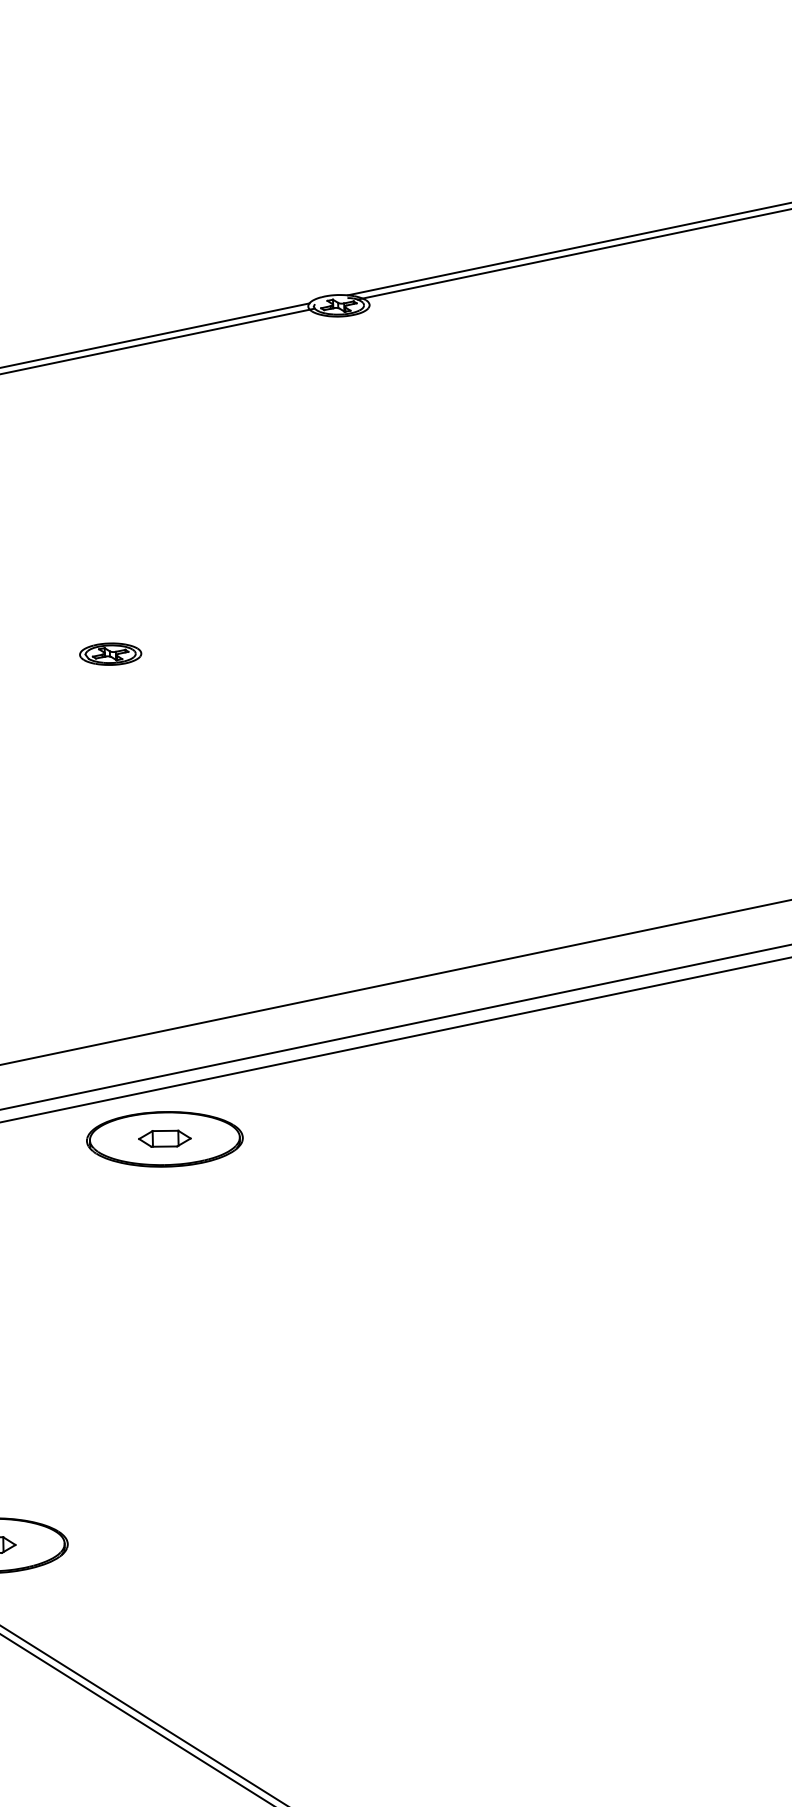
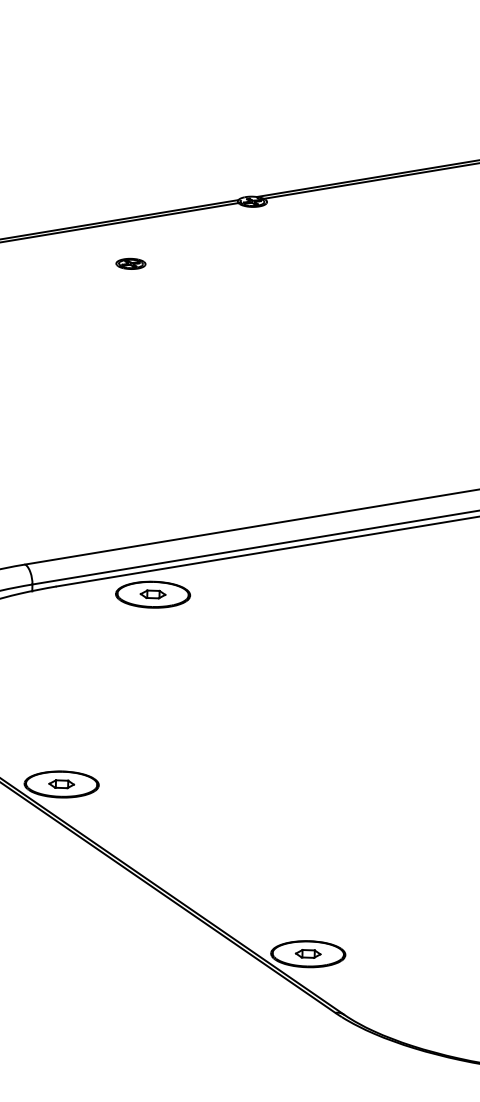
part: (109, 653) -> (130, 263), moved

